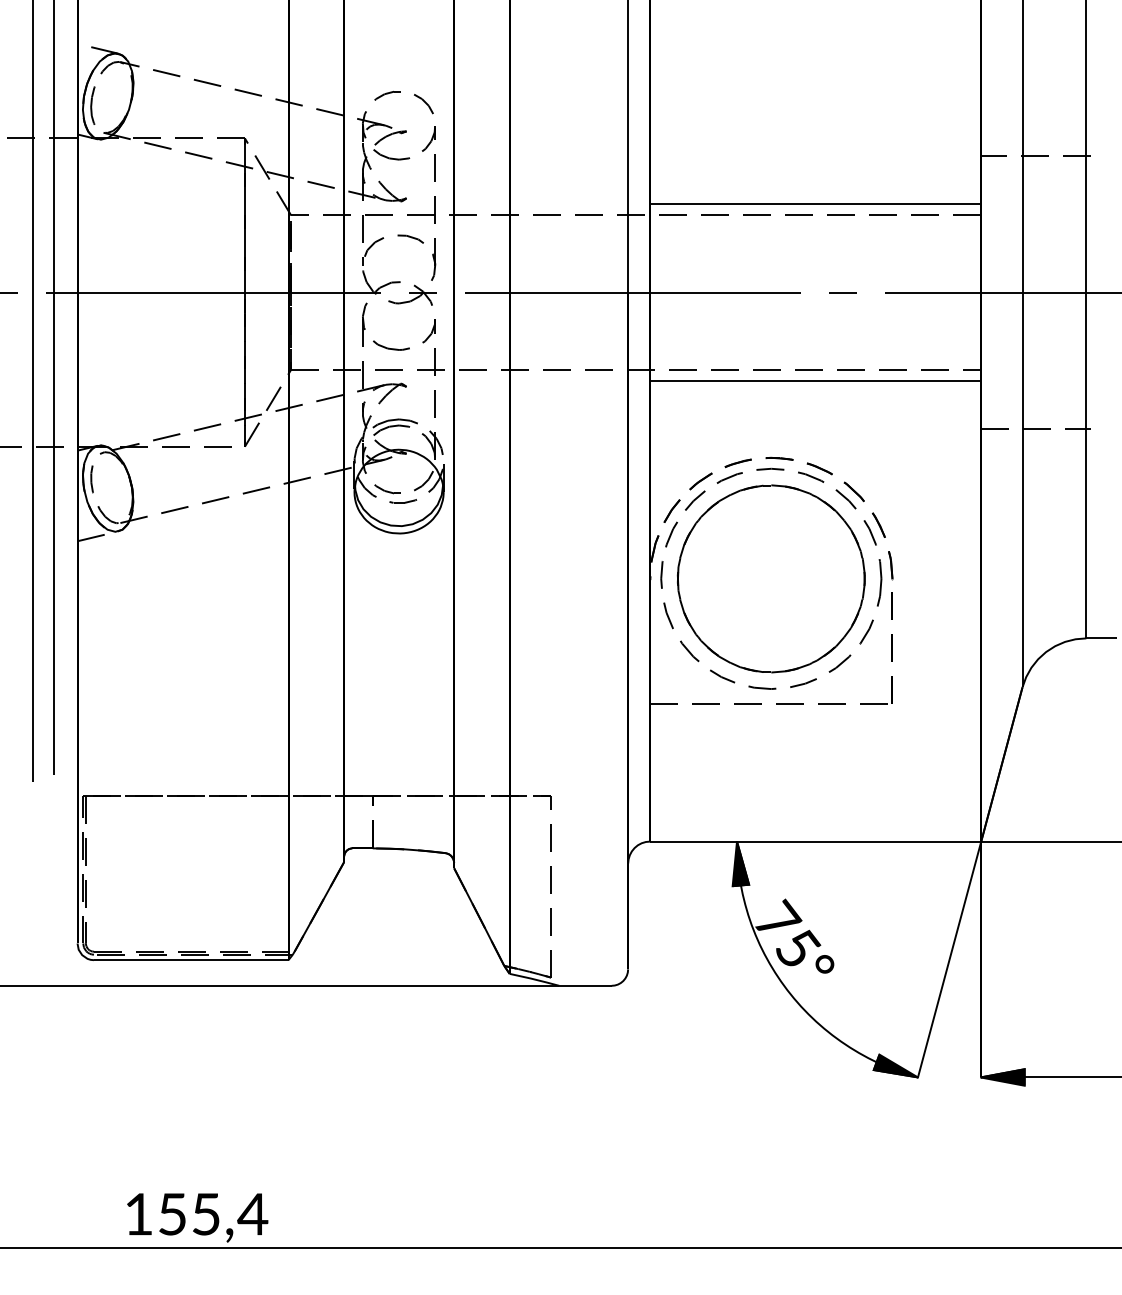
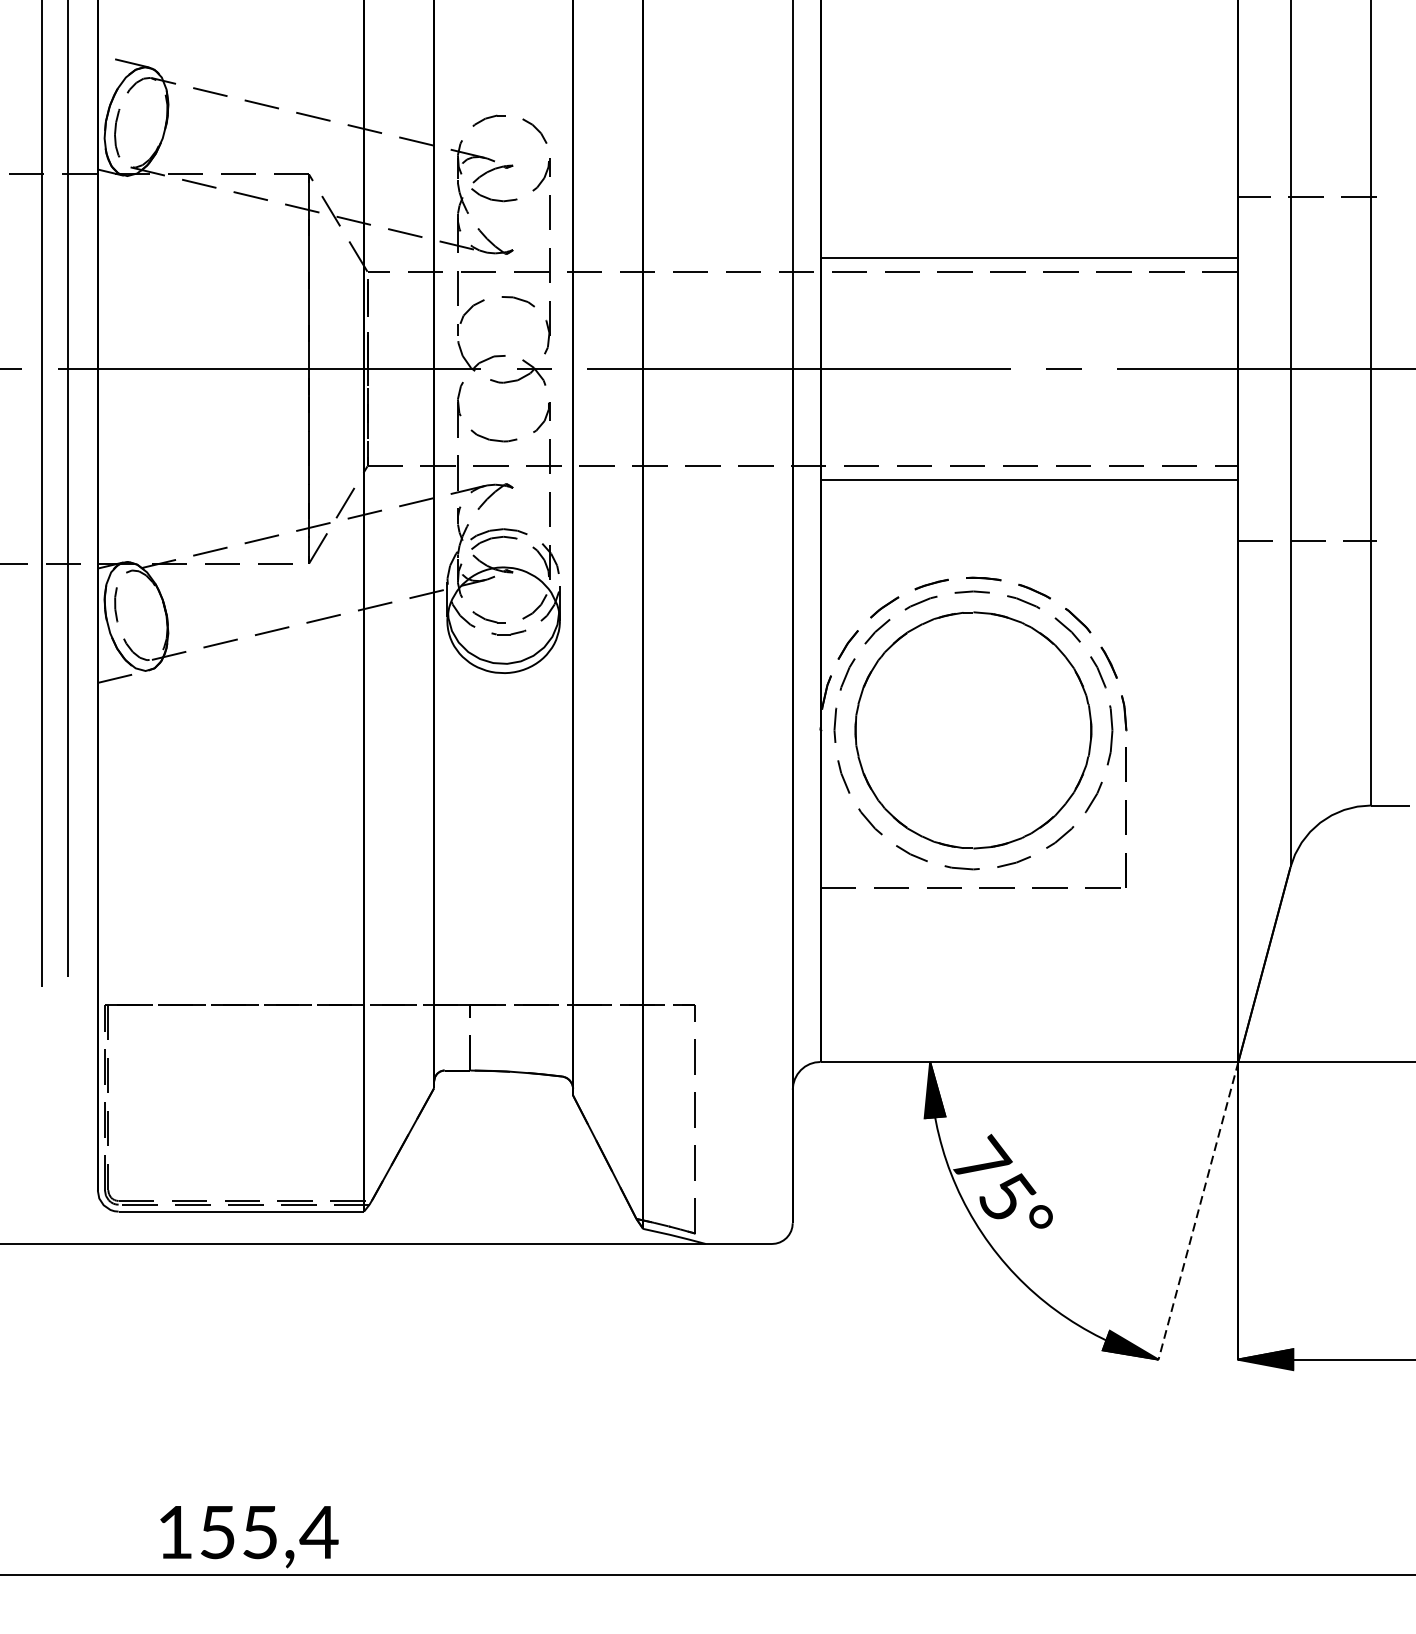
line: (949, 960) -> (1198, 1212), solid -> dashed

